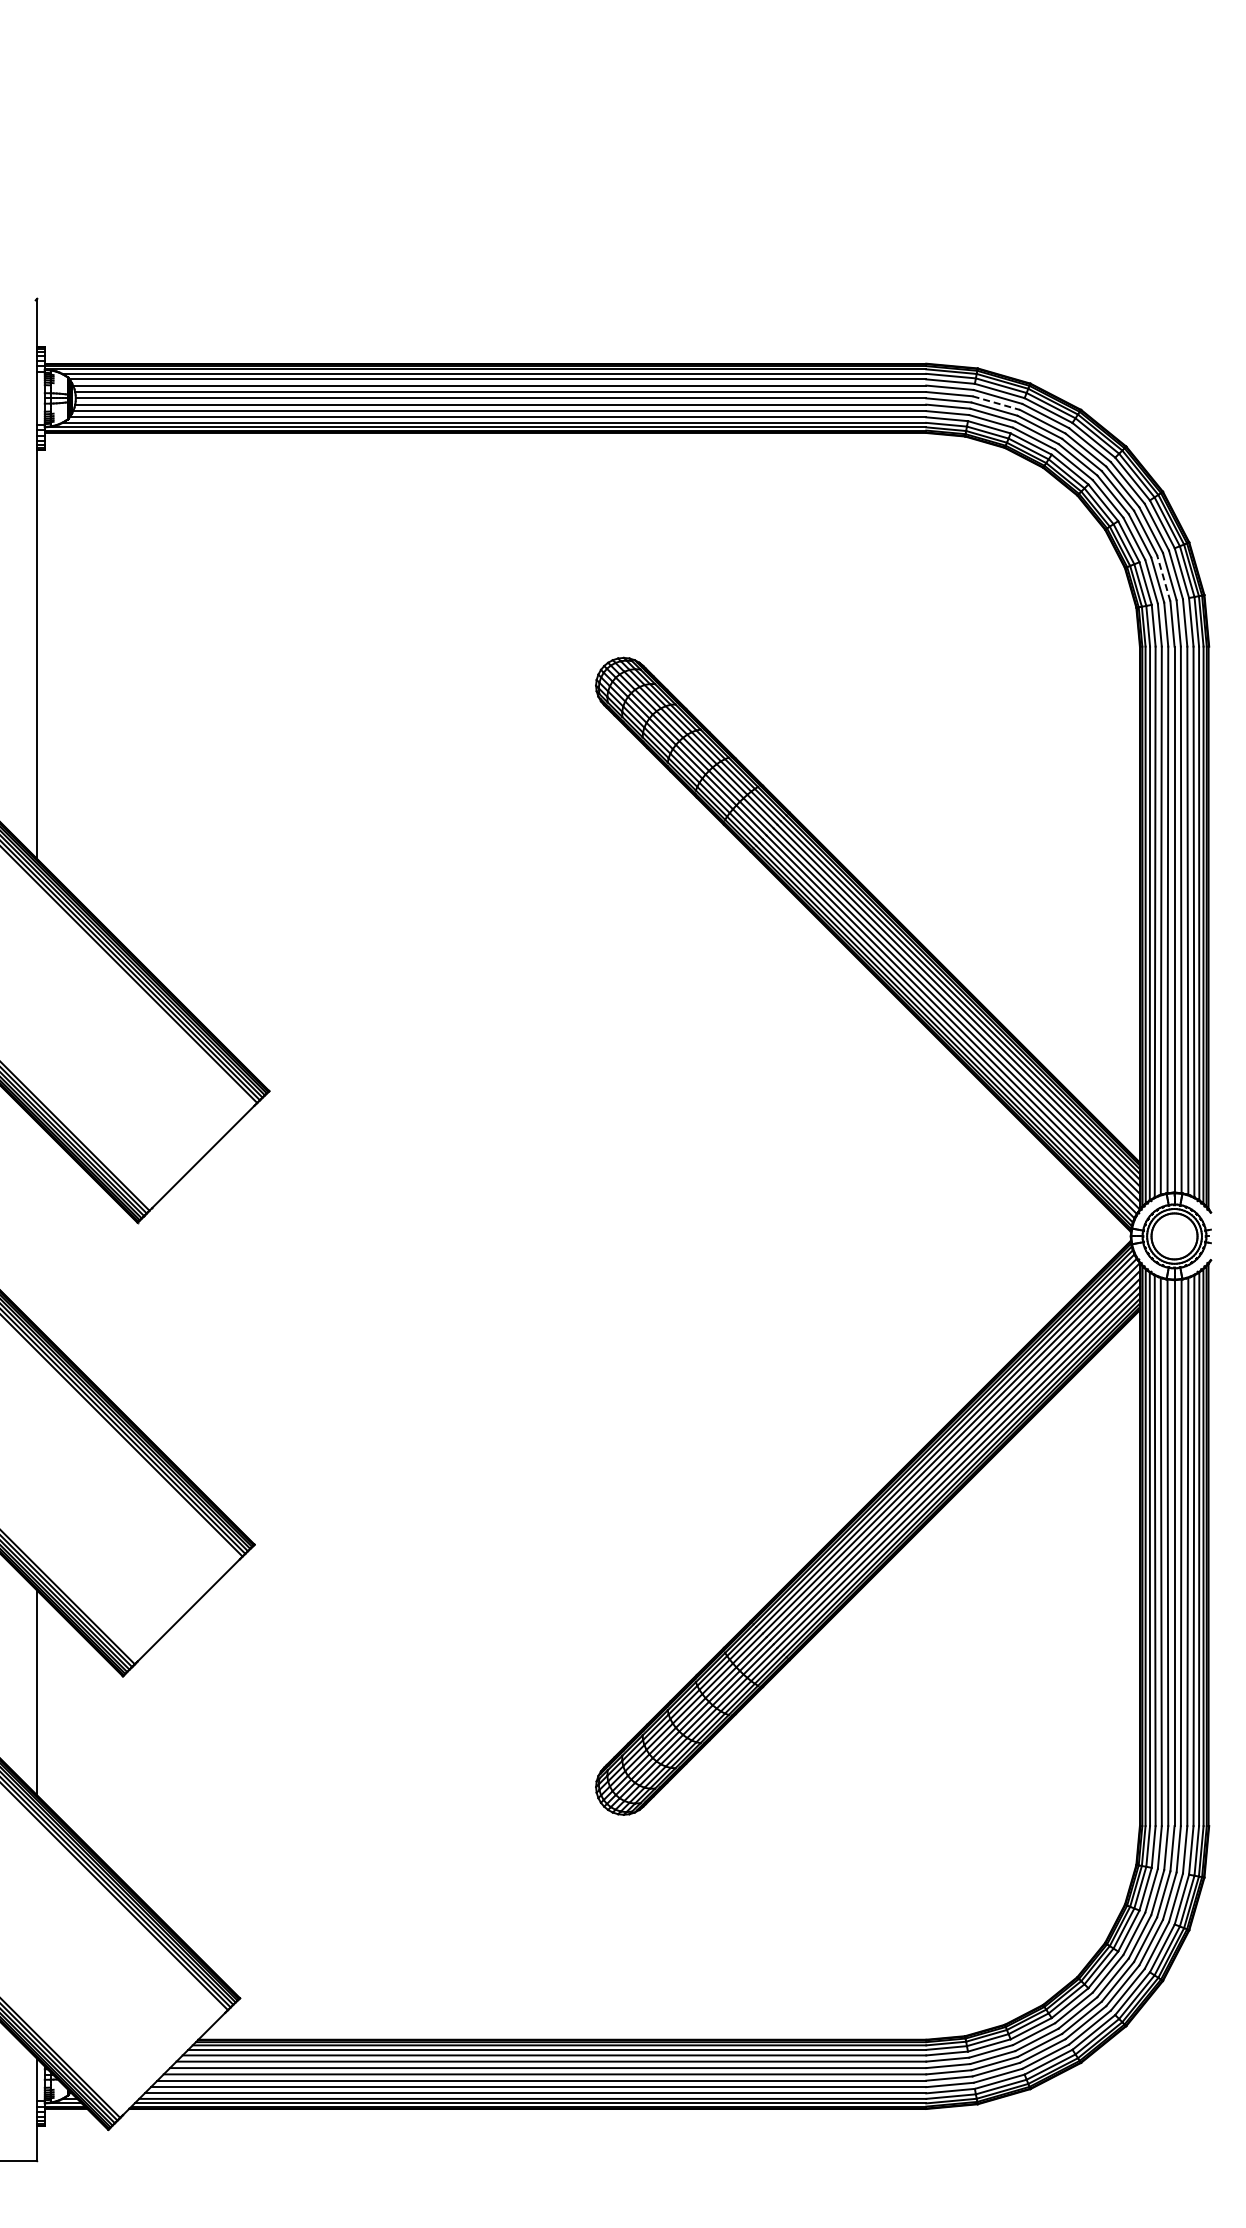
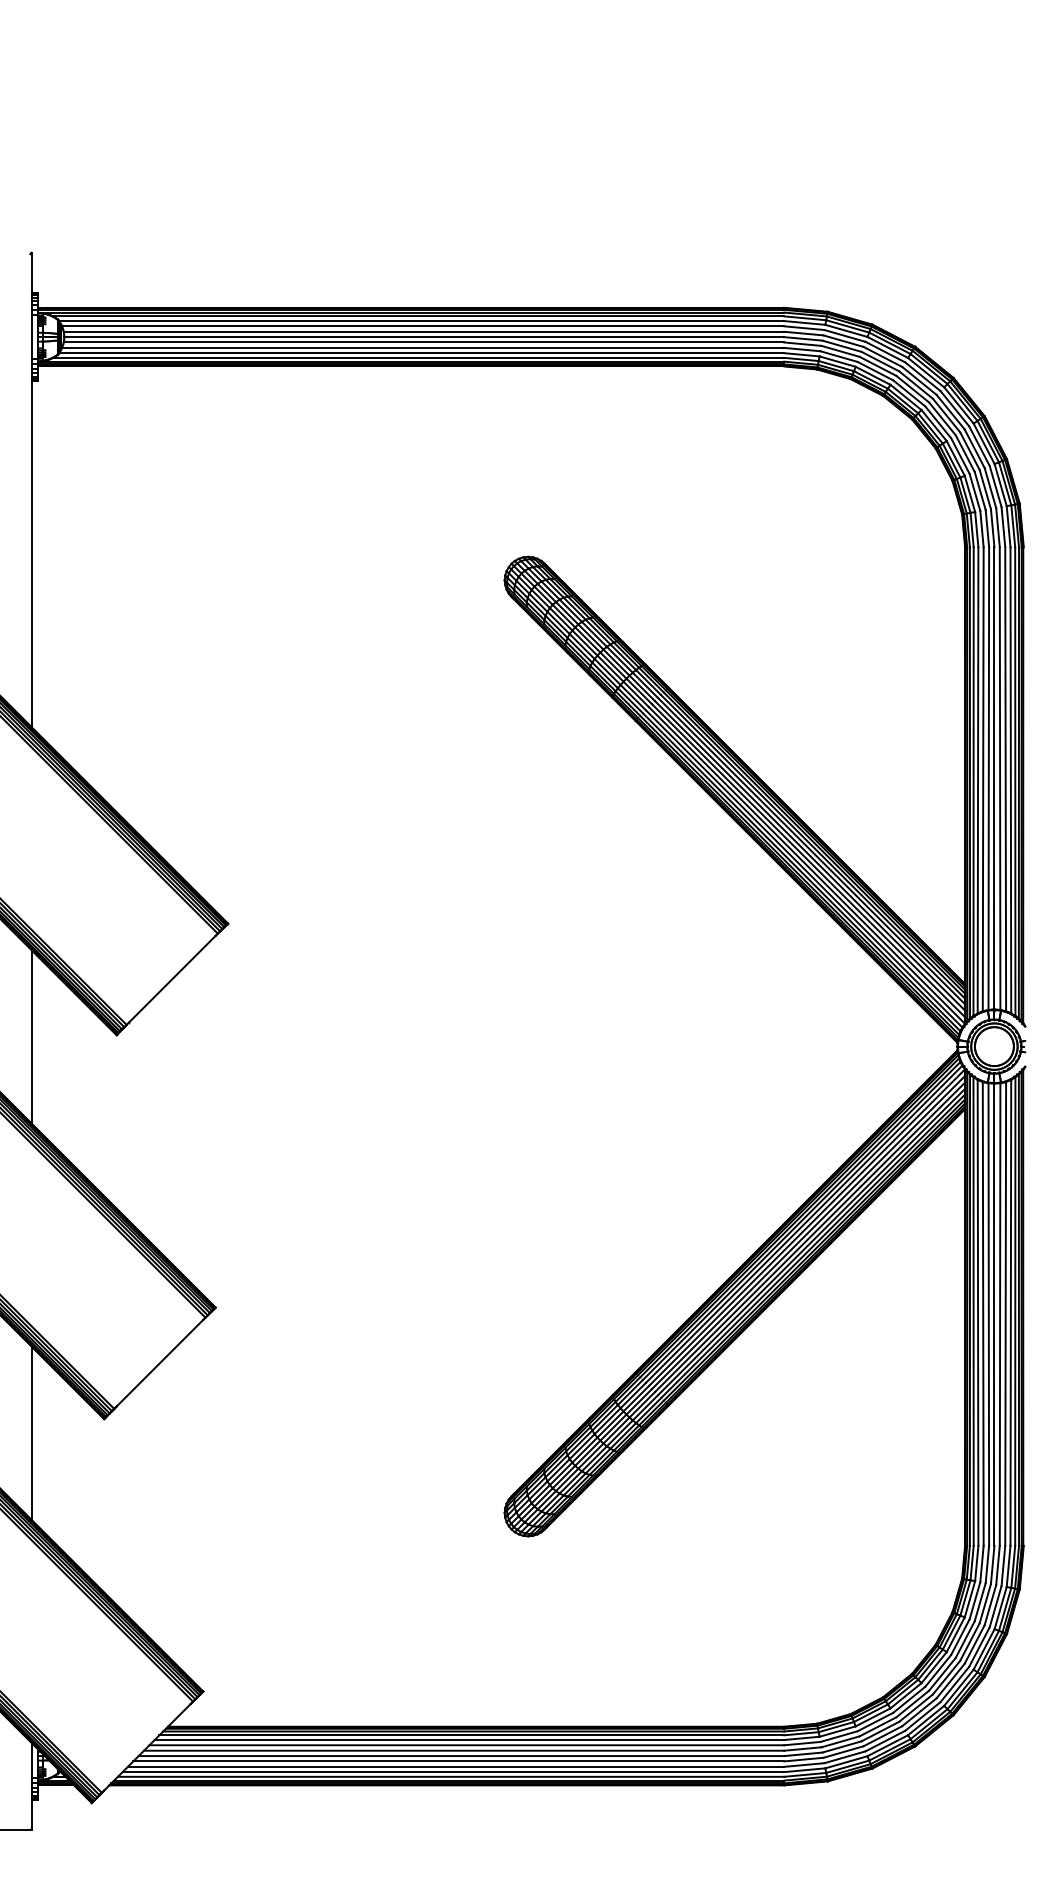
line: (996, 403) -> (843, 341), dashed -> solid
line: (1163, 577) -> (985, 488), dashed -> solid
line: (37, 1224) -> (31, 1036), added

